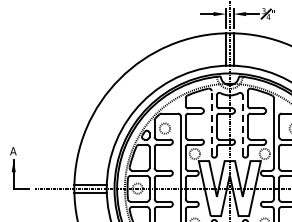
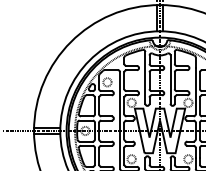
line: (211, 123) -> (145, 78), dashed -> solid
line: (242, 125) -> (170, 79), dashed -> solid

